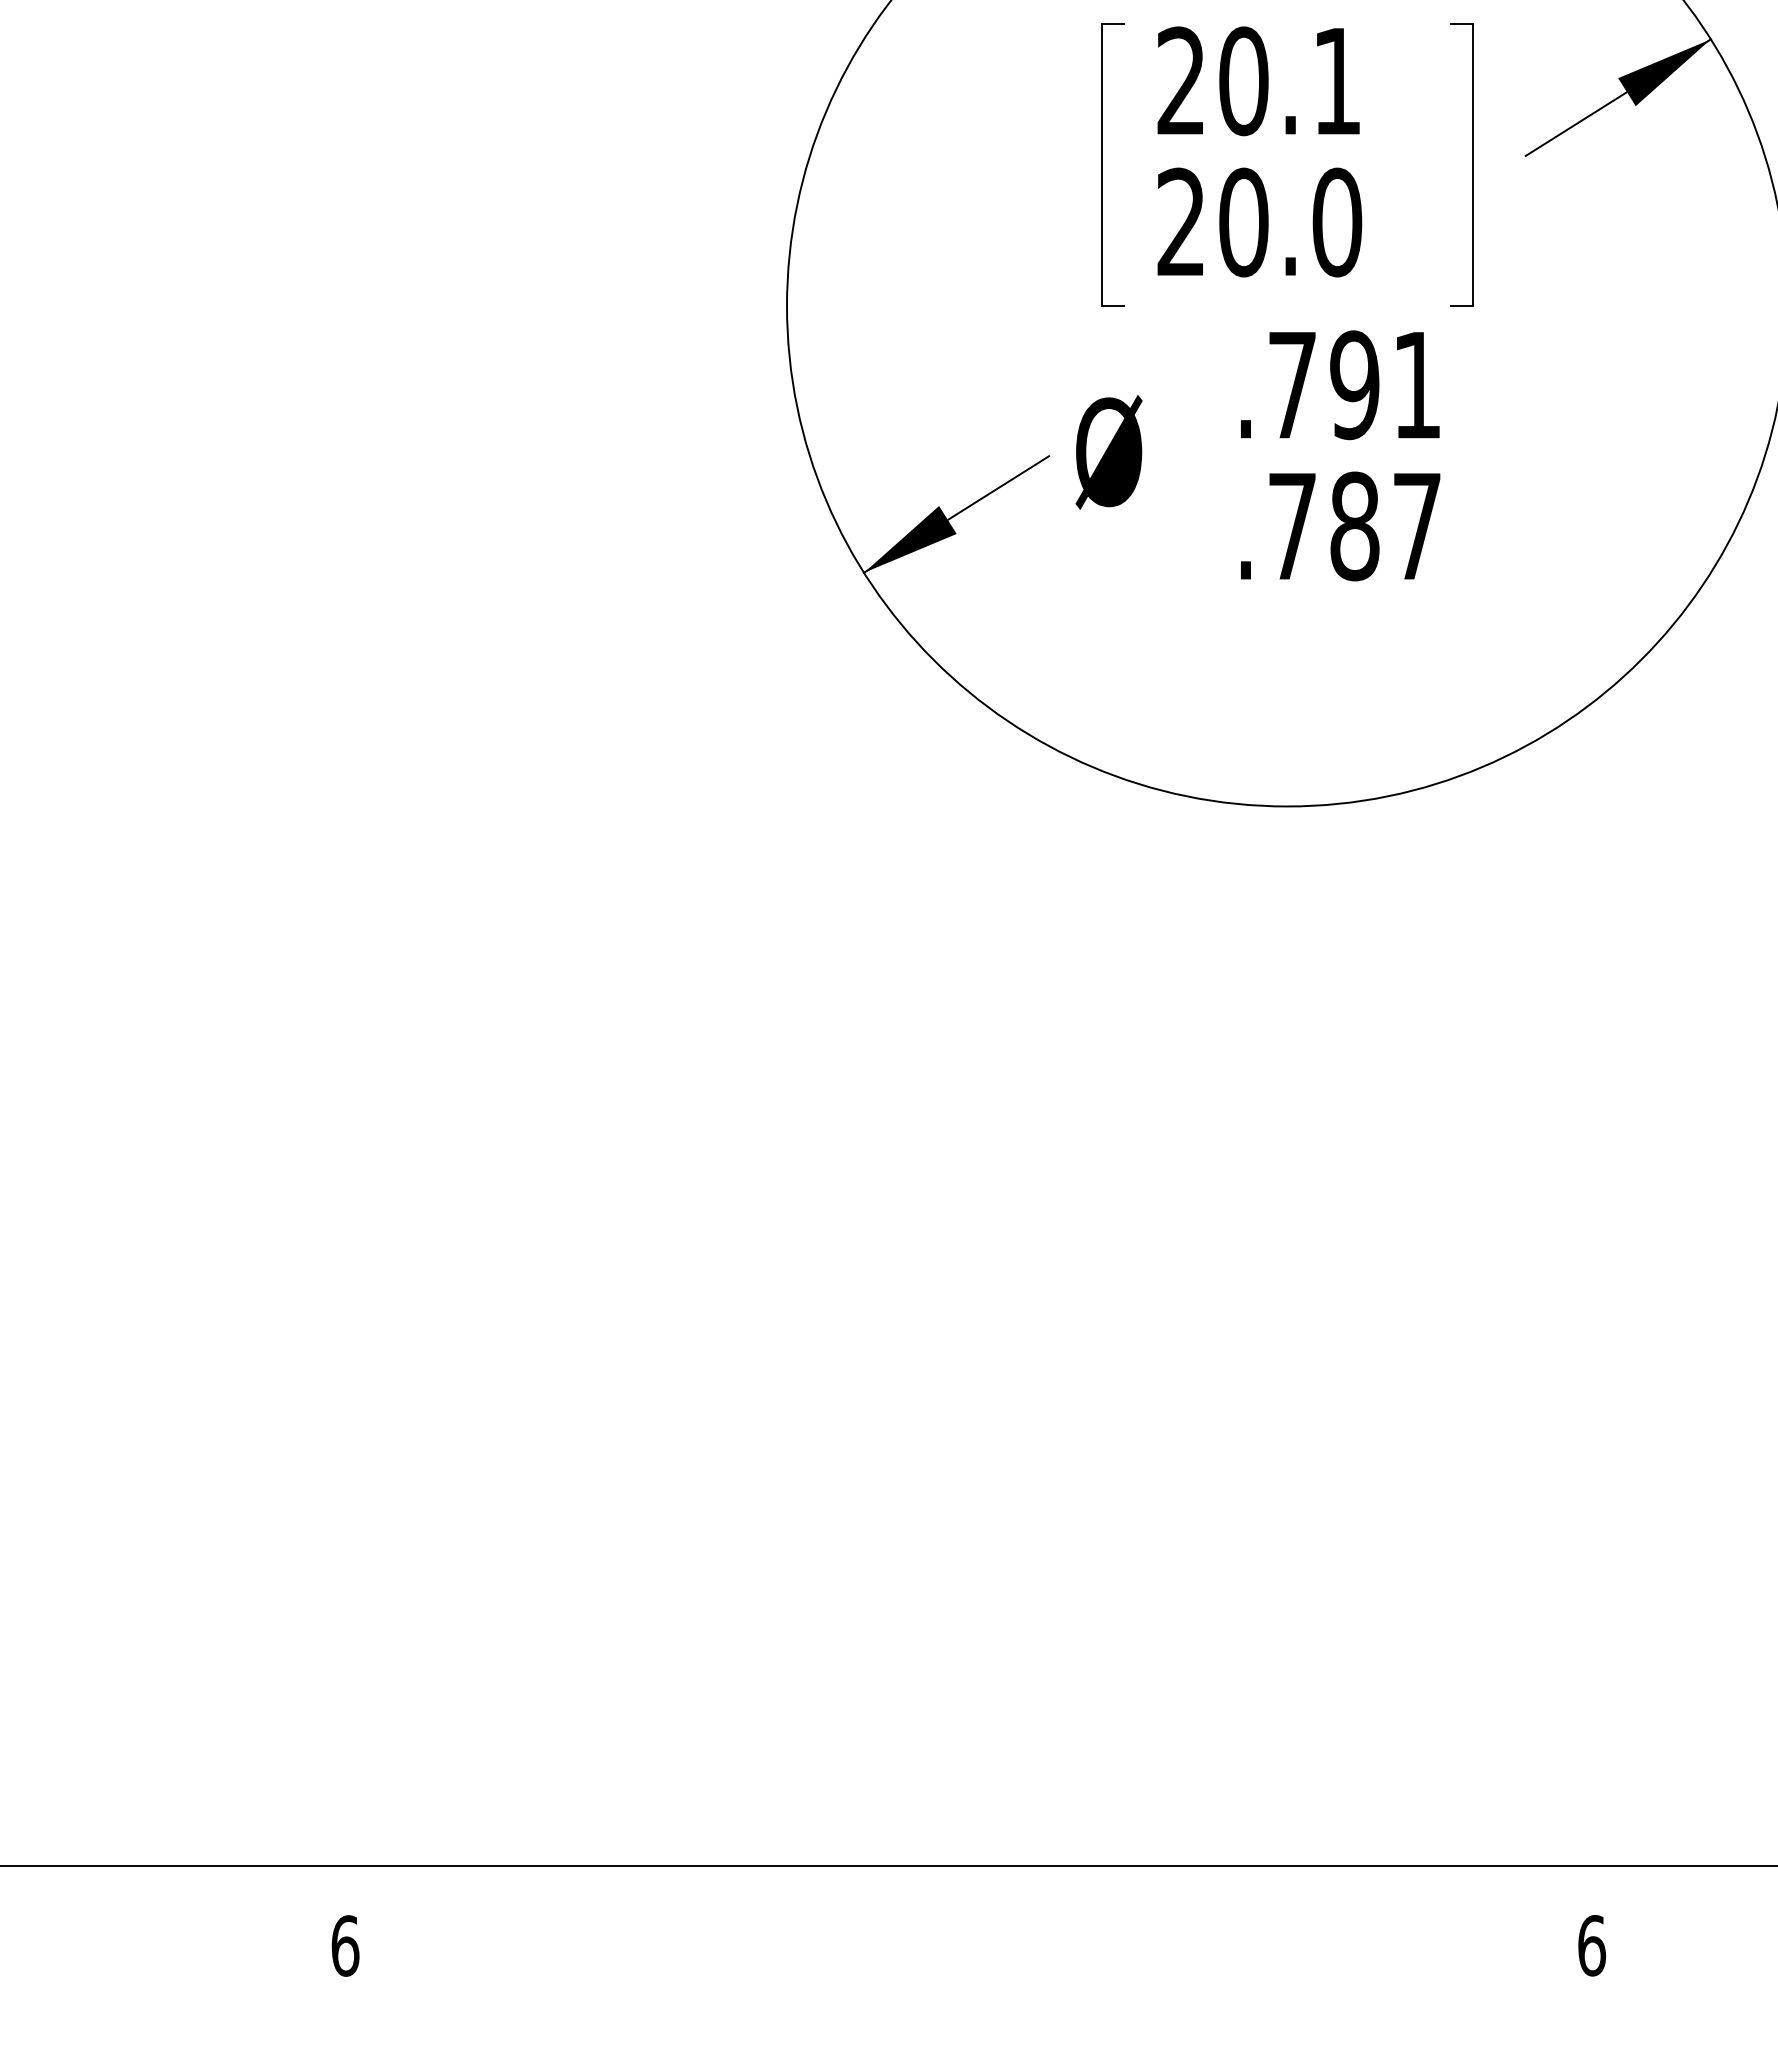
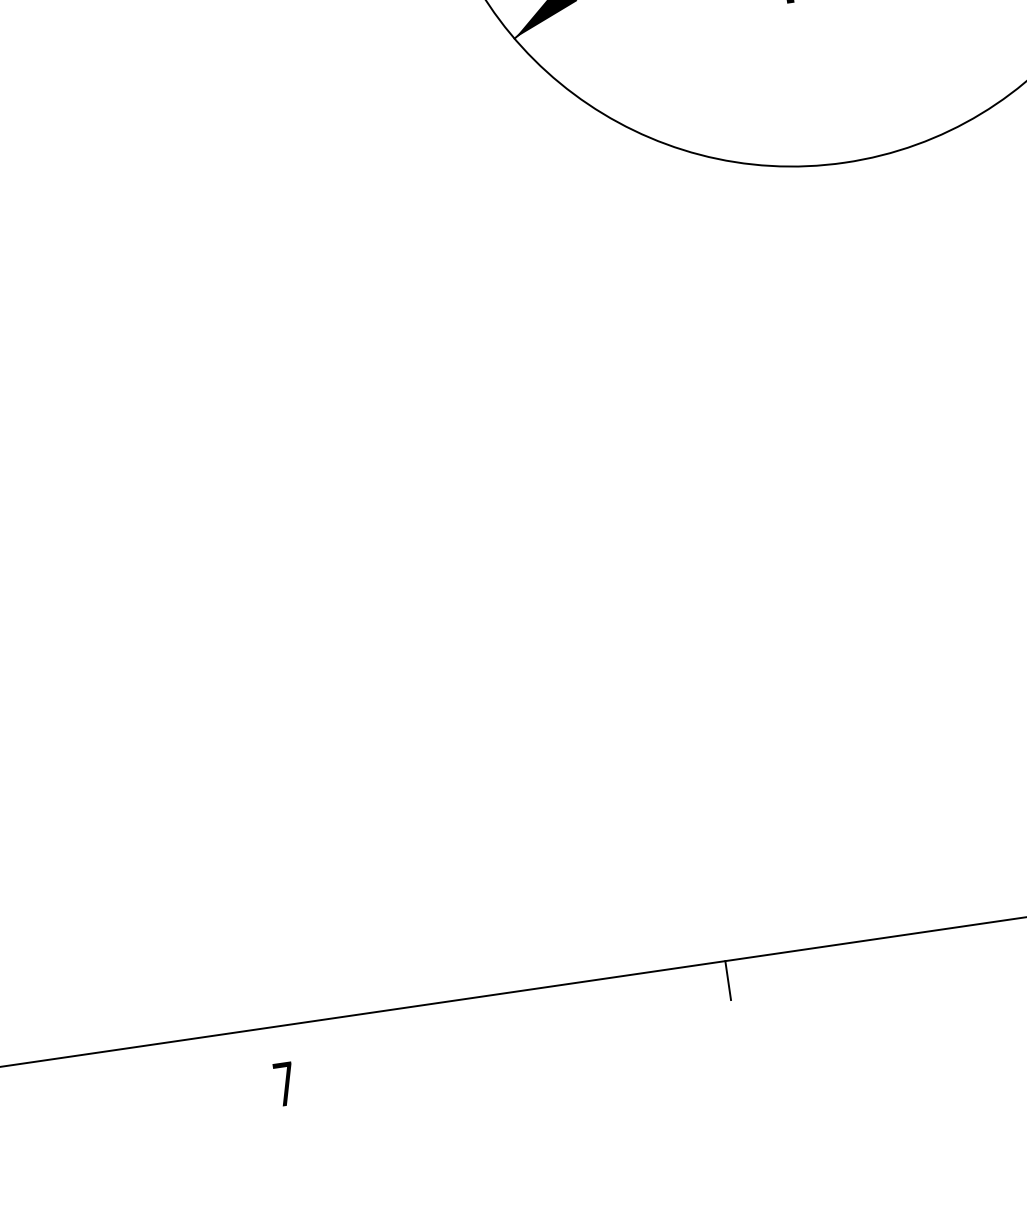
line: (967, 1893) -> (728, 980), added
text: (345, 1945) -> (284, 1083), 6 -> 7

